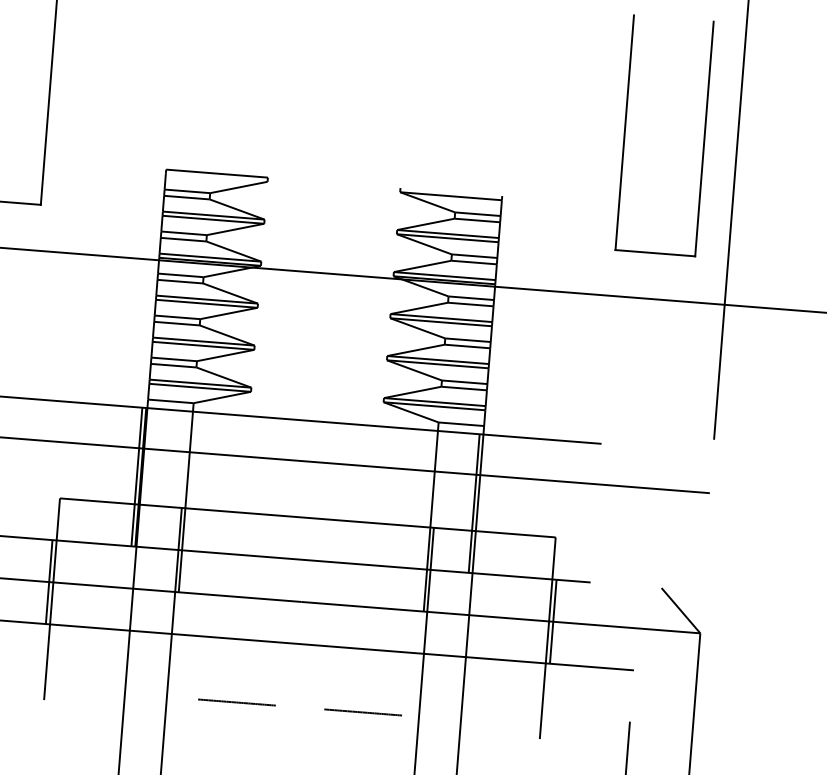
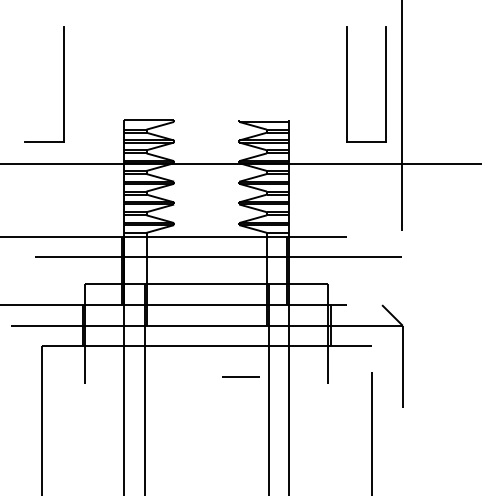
line: (235, 700) -> (178, 376), removed

